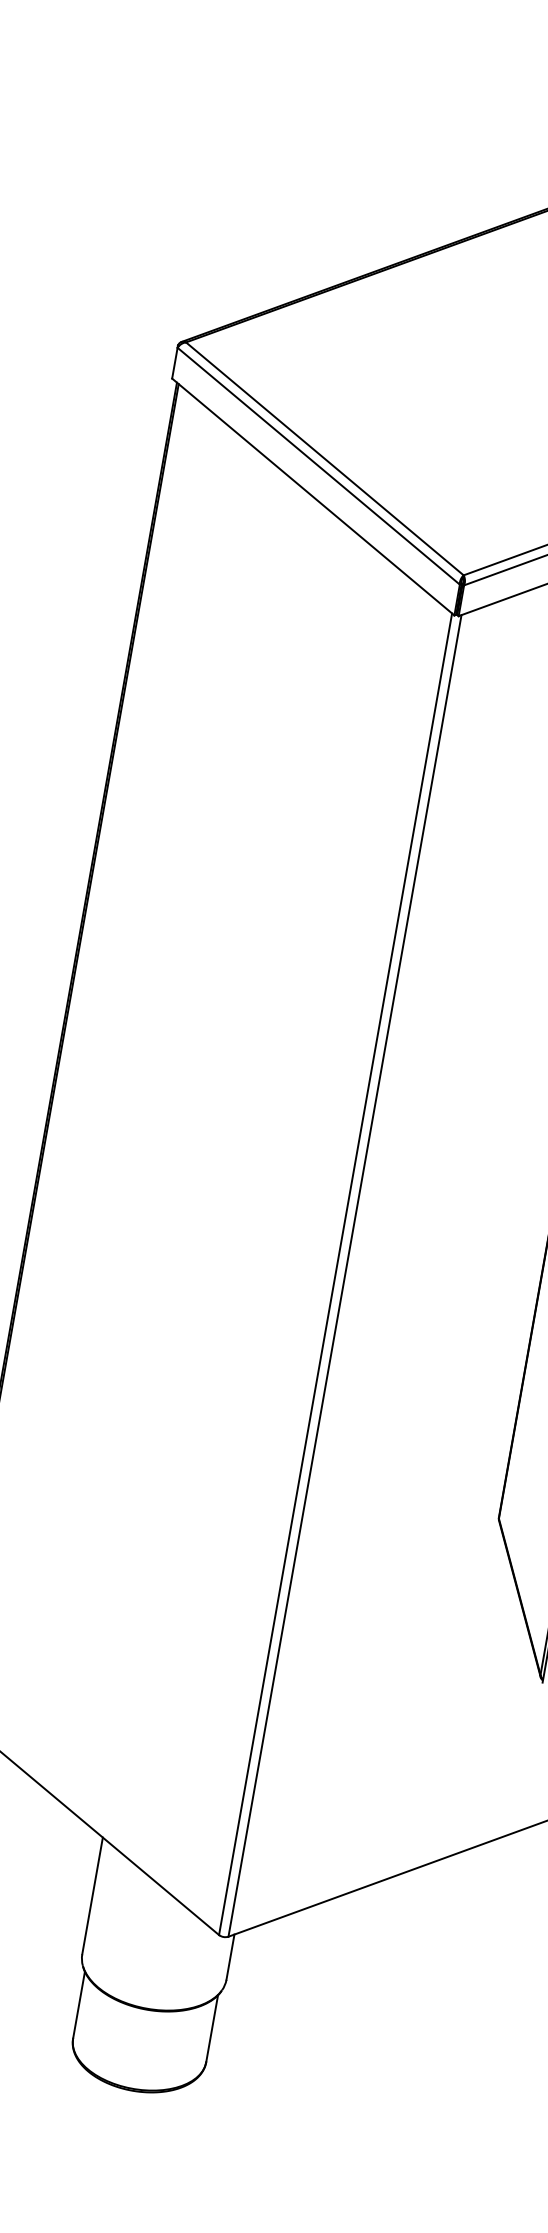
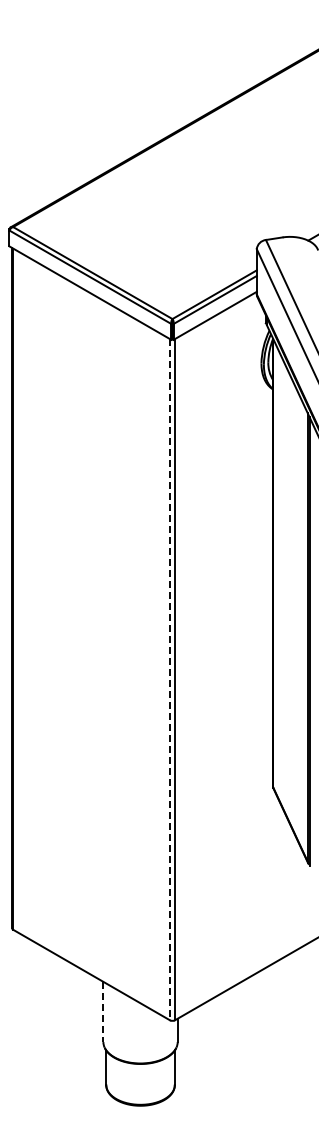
line: (336, 1273) -> (170, 679), solid -> dashed
line: (92, 1897) -> (103, 1012), solid -> dashed

